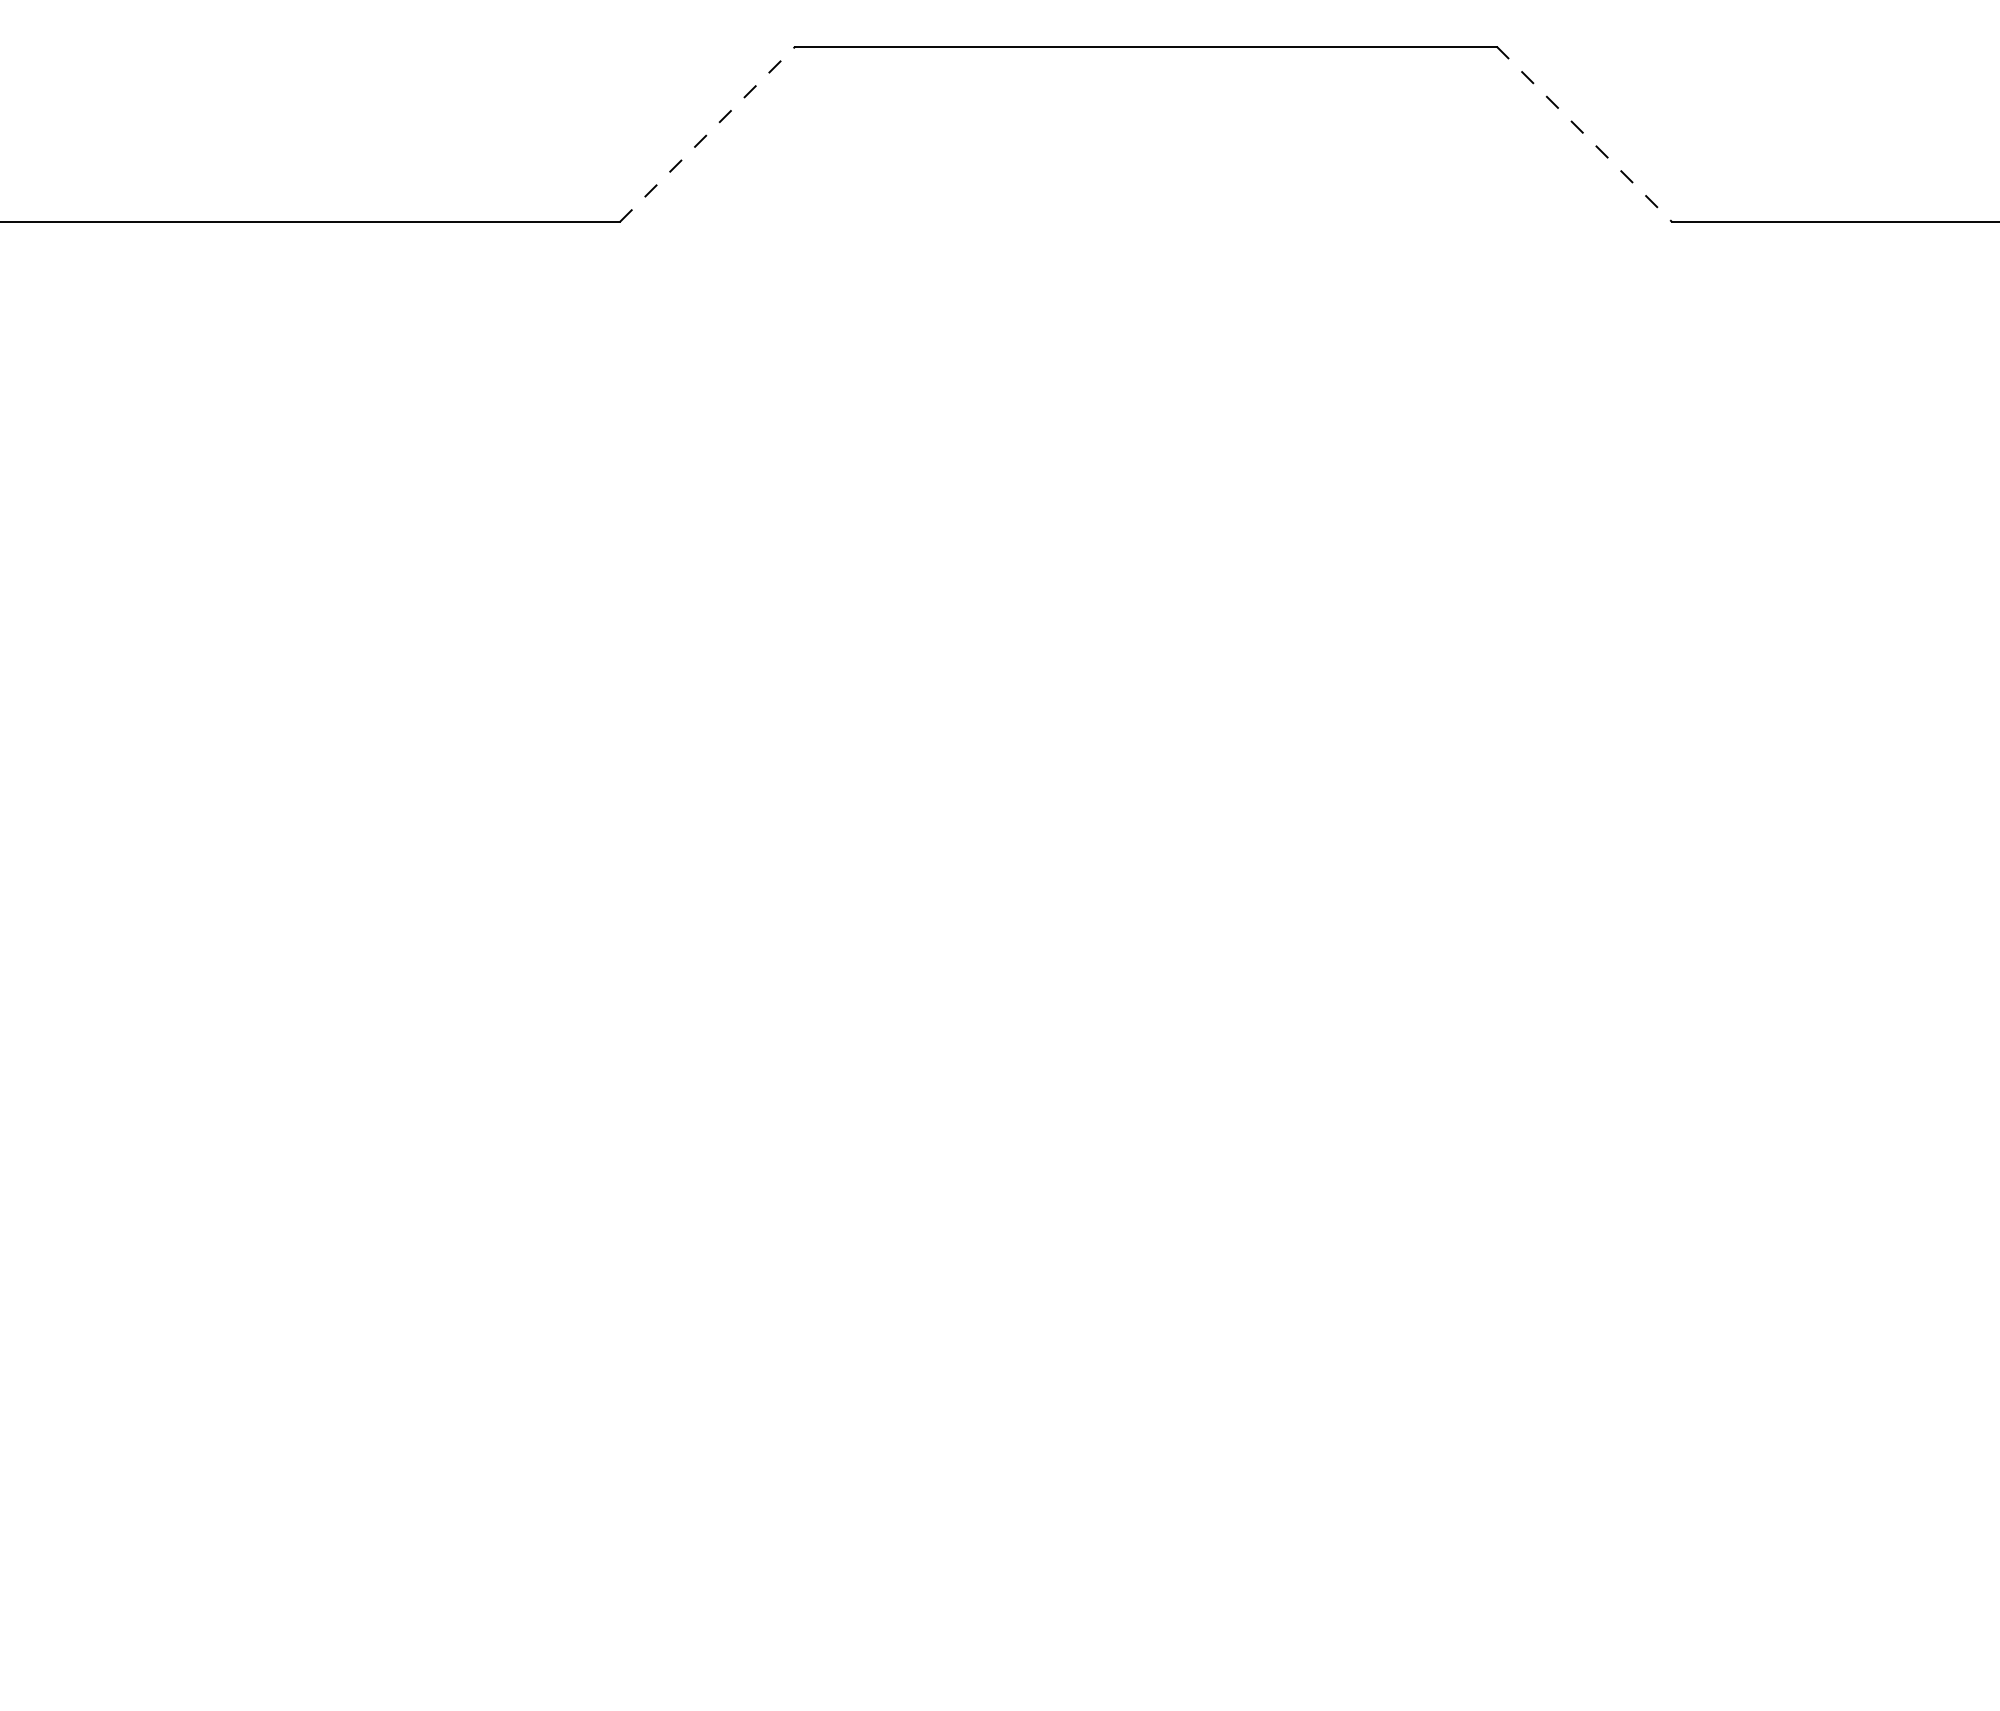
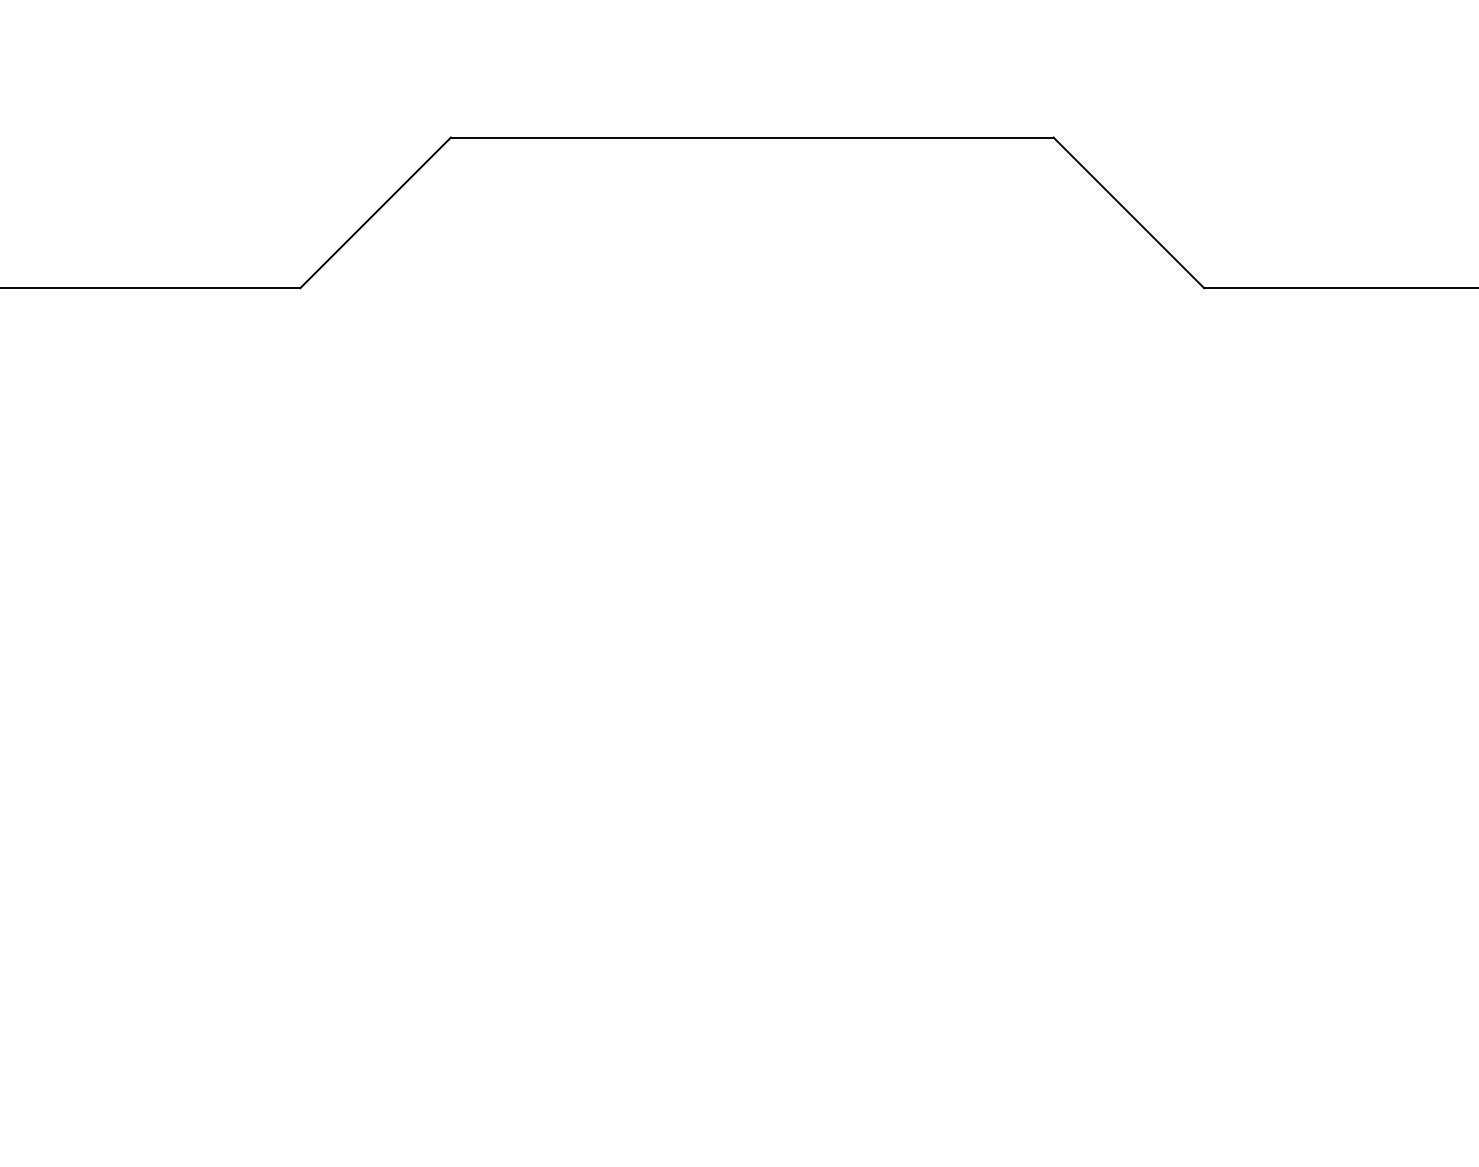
line: (707, 134) -> (375, 213), dashed -> solid
line: (1584, 134) -> (1129, 213), dashed -> solid

